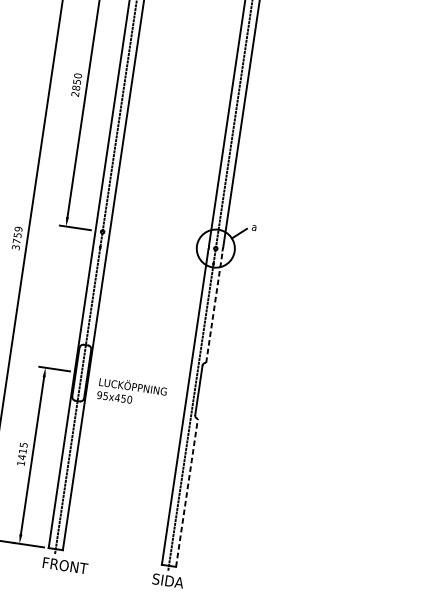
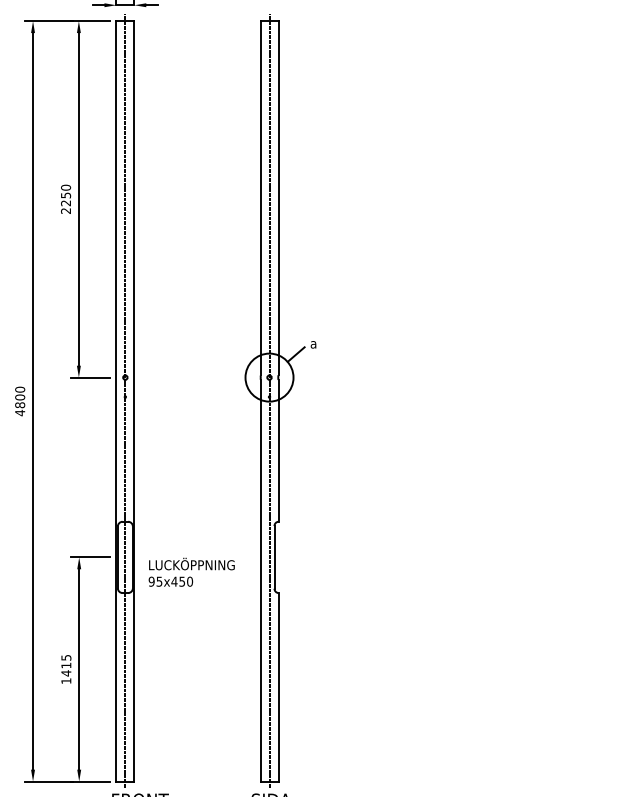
text: (76, 88) -> (66, 203), 2850 -> 2250
text: (17, 238) -> (20, 401), 3759 -> 4800
line: (214, 306) -> (278, 450), dashed -> solid
line: (187, 492) -> (278, 686), dashed -> solid

